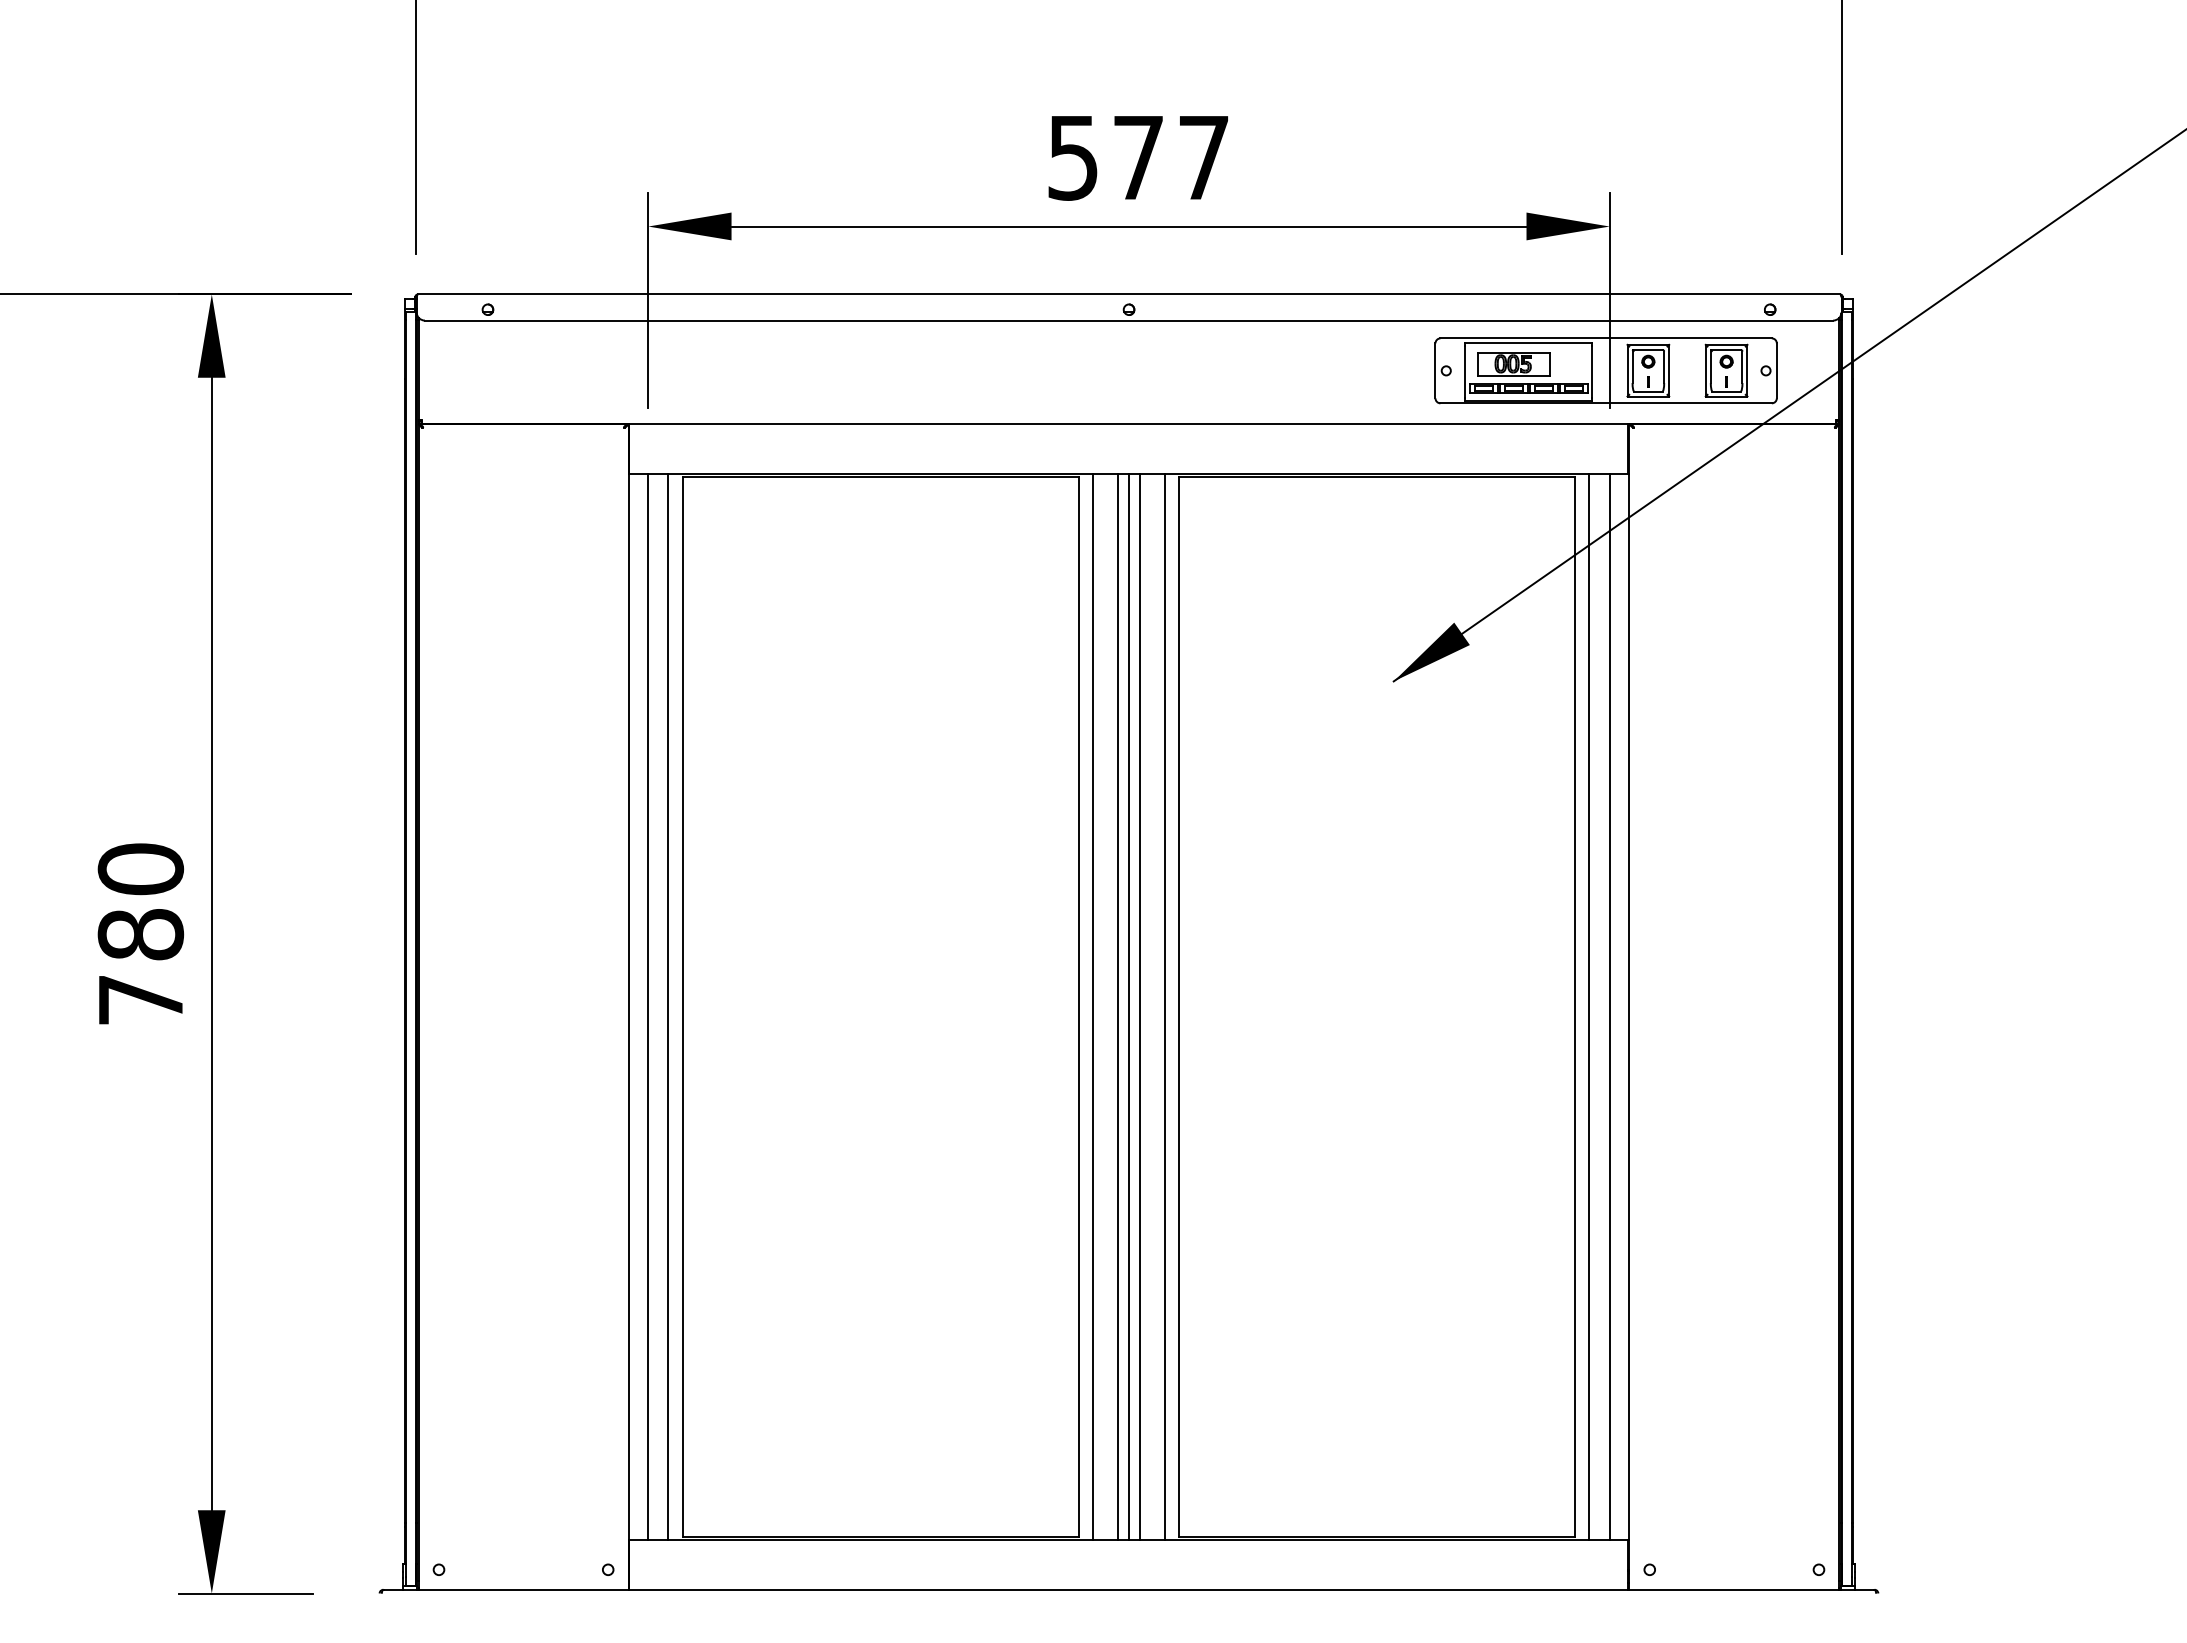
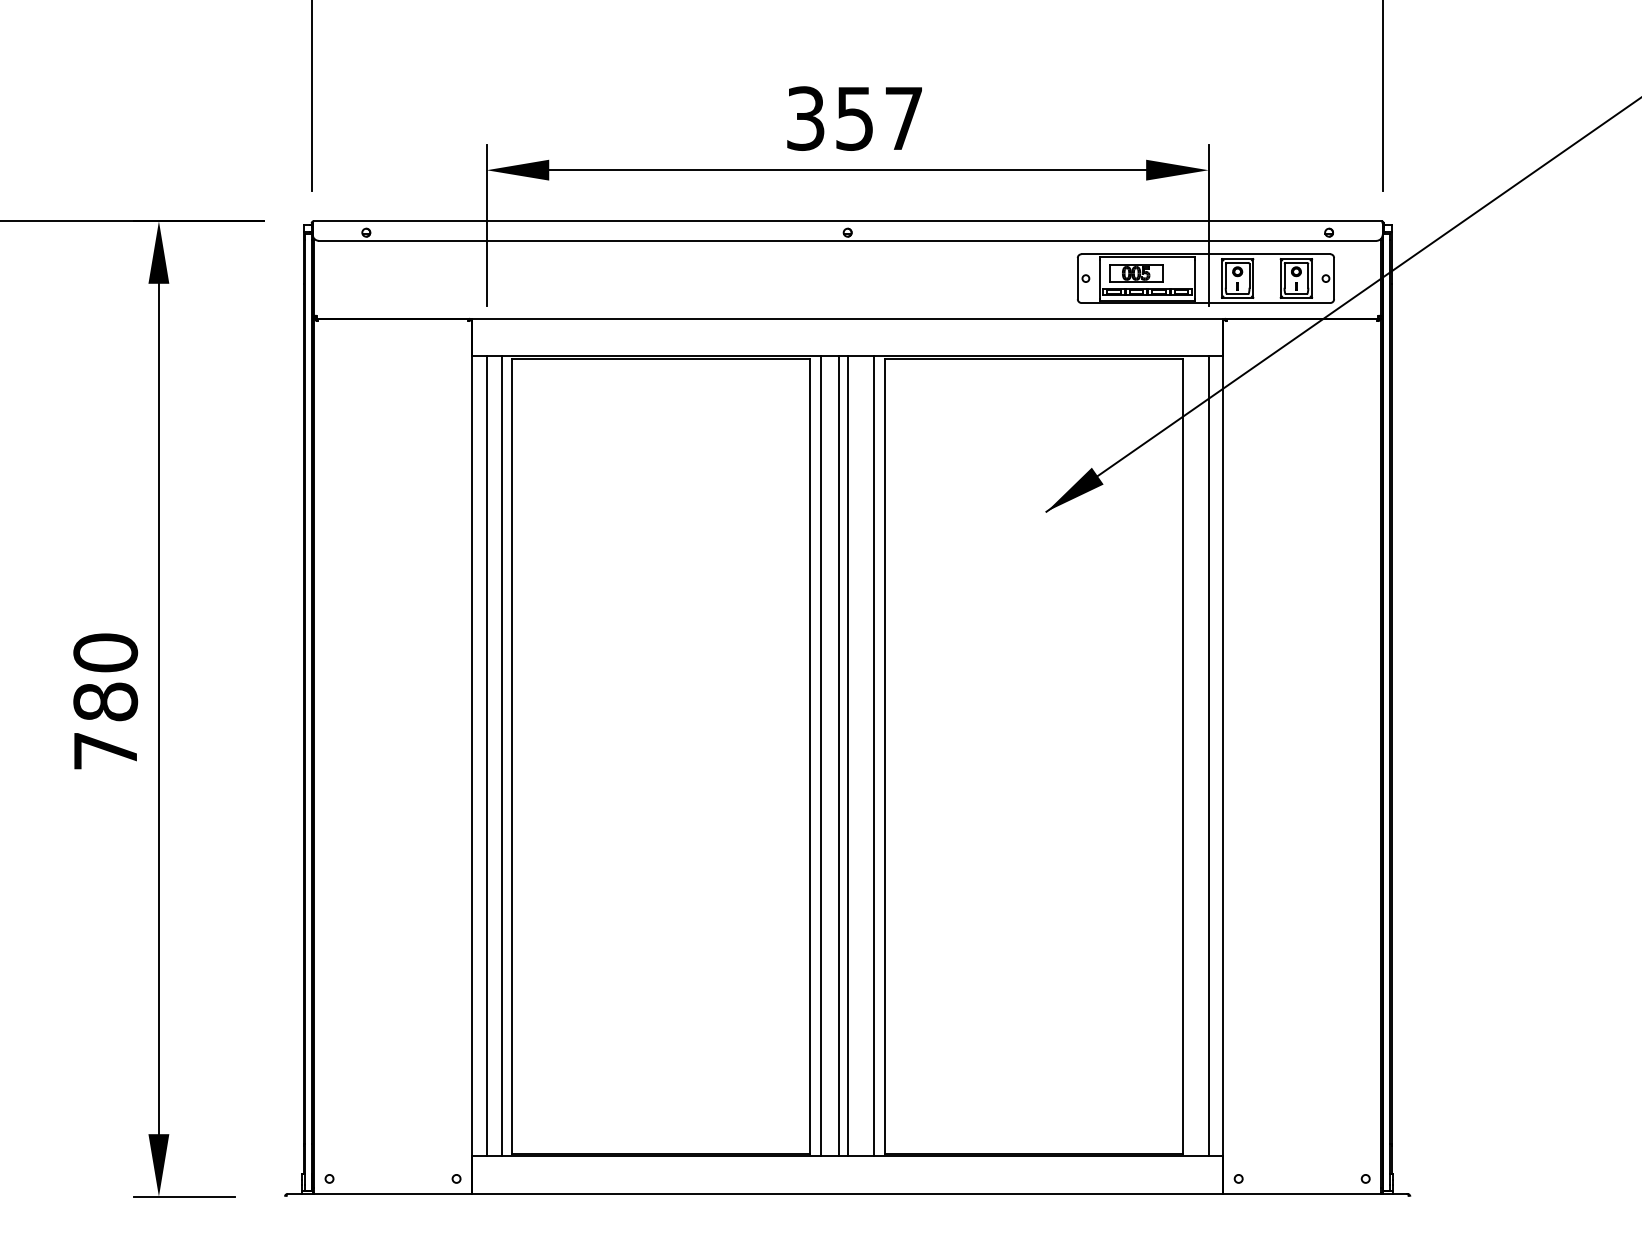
text: (1105, 157) -> (830, 118), 577 -> 357
line: (1139, 1006) -> (855, 755), removed
line: (1589, 1006) -> (1193, 755), removed

